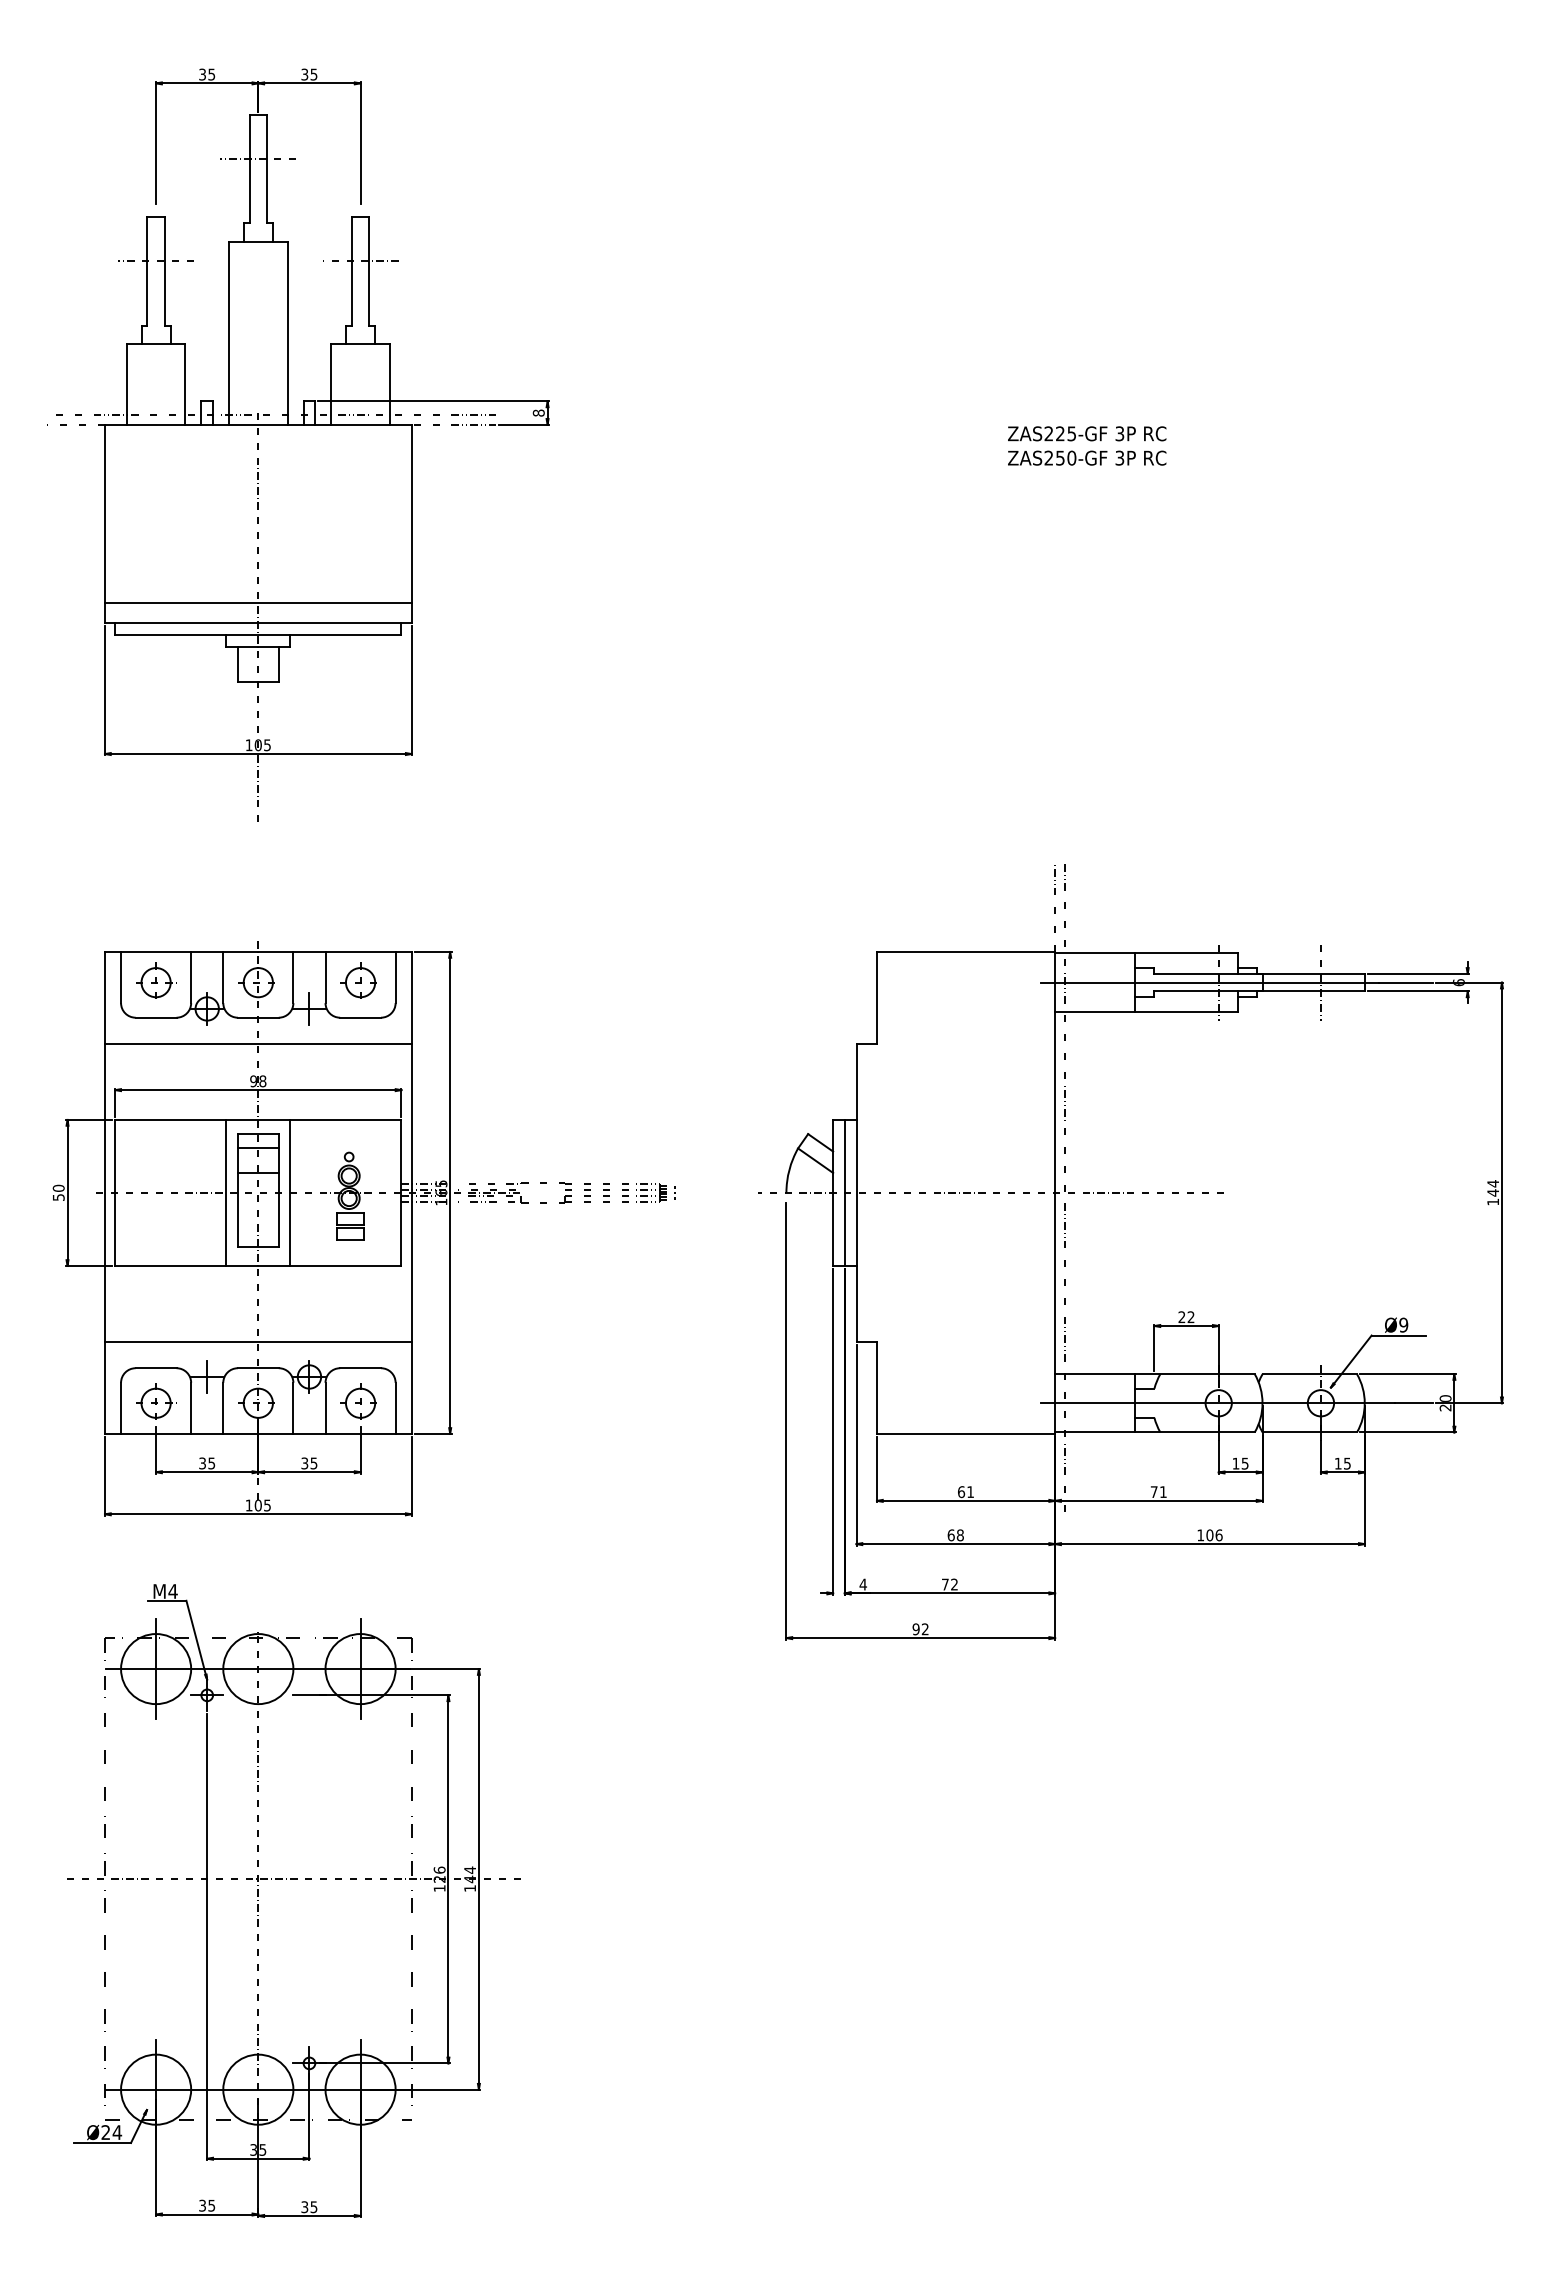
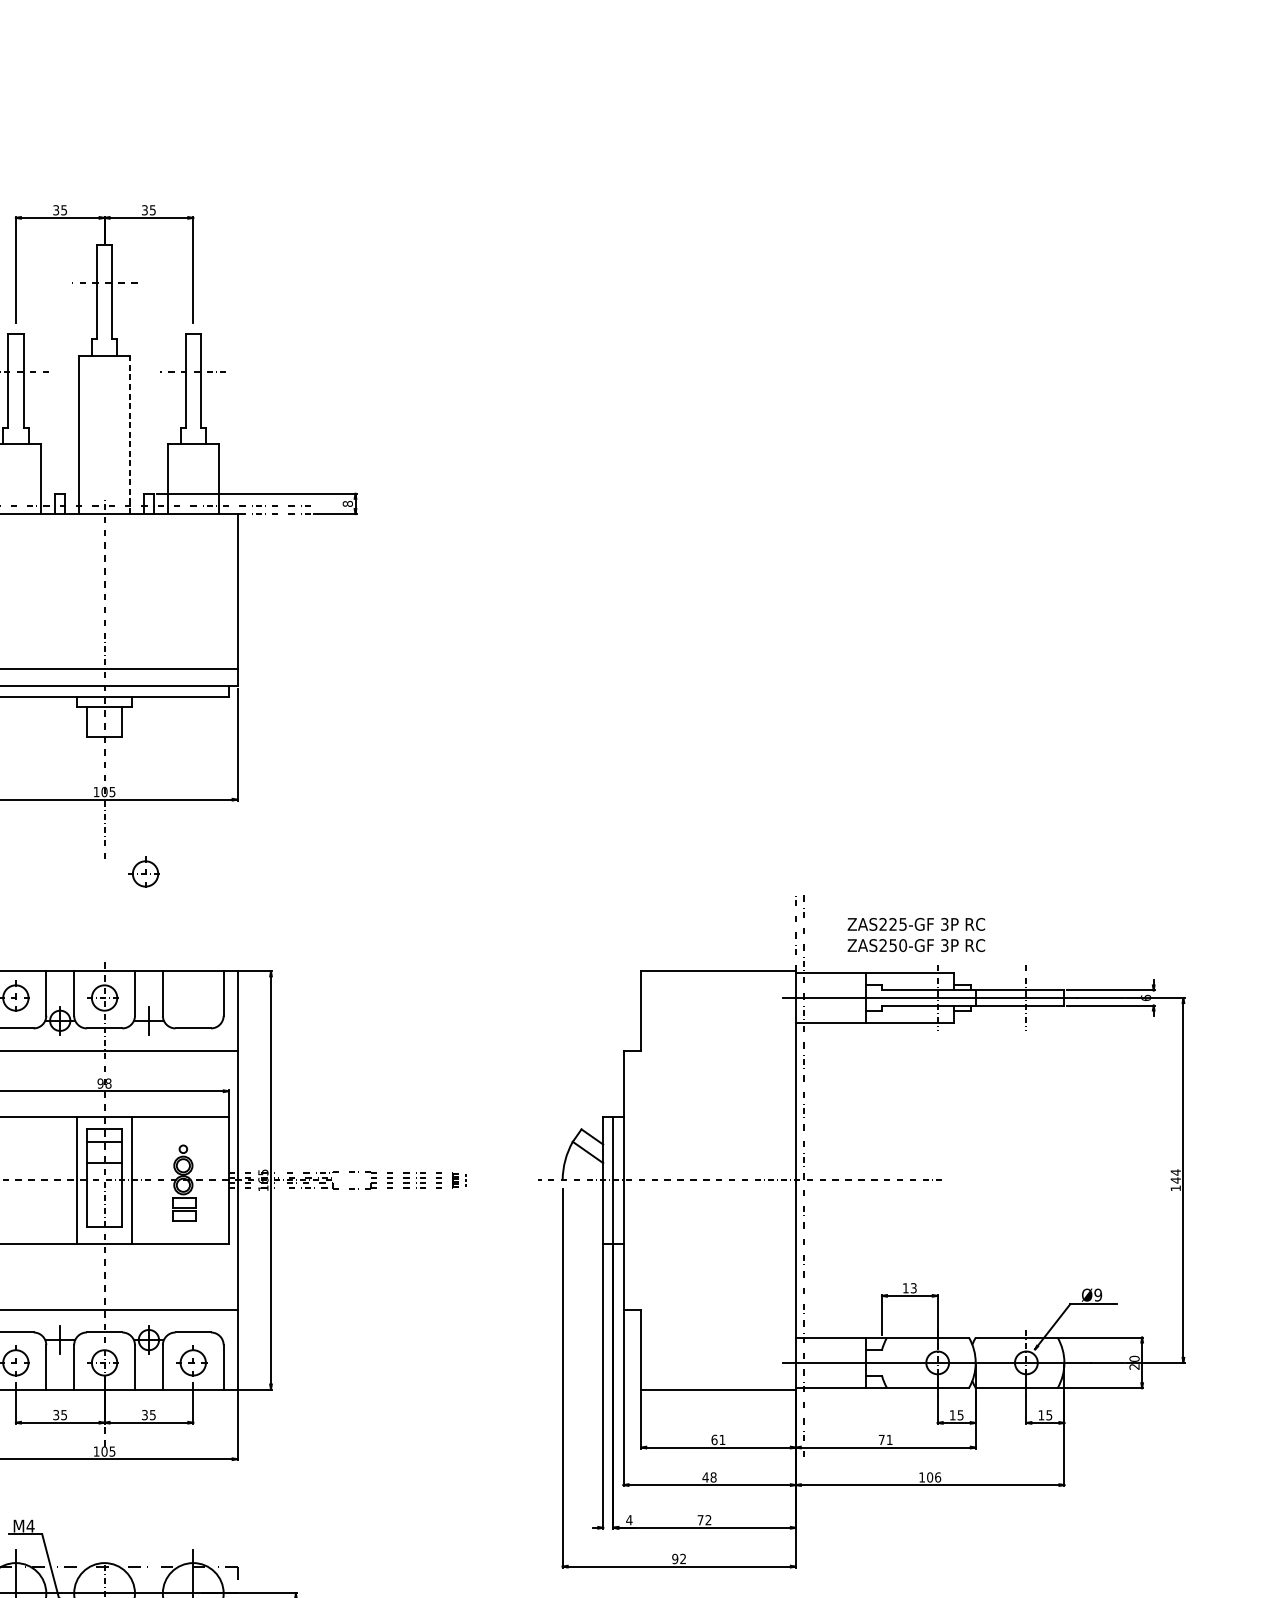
line: (287, 333) -> (129, 434), solid -> dashed
text: (1087, 445) -> (916, 934), moved
part: (358, 980) -> (143, 872), moved
text: (1186, 1317) -> (909, 1288), 22 -> 13
text: (950, 1535) -> (705, 1477), 68 -> 48

